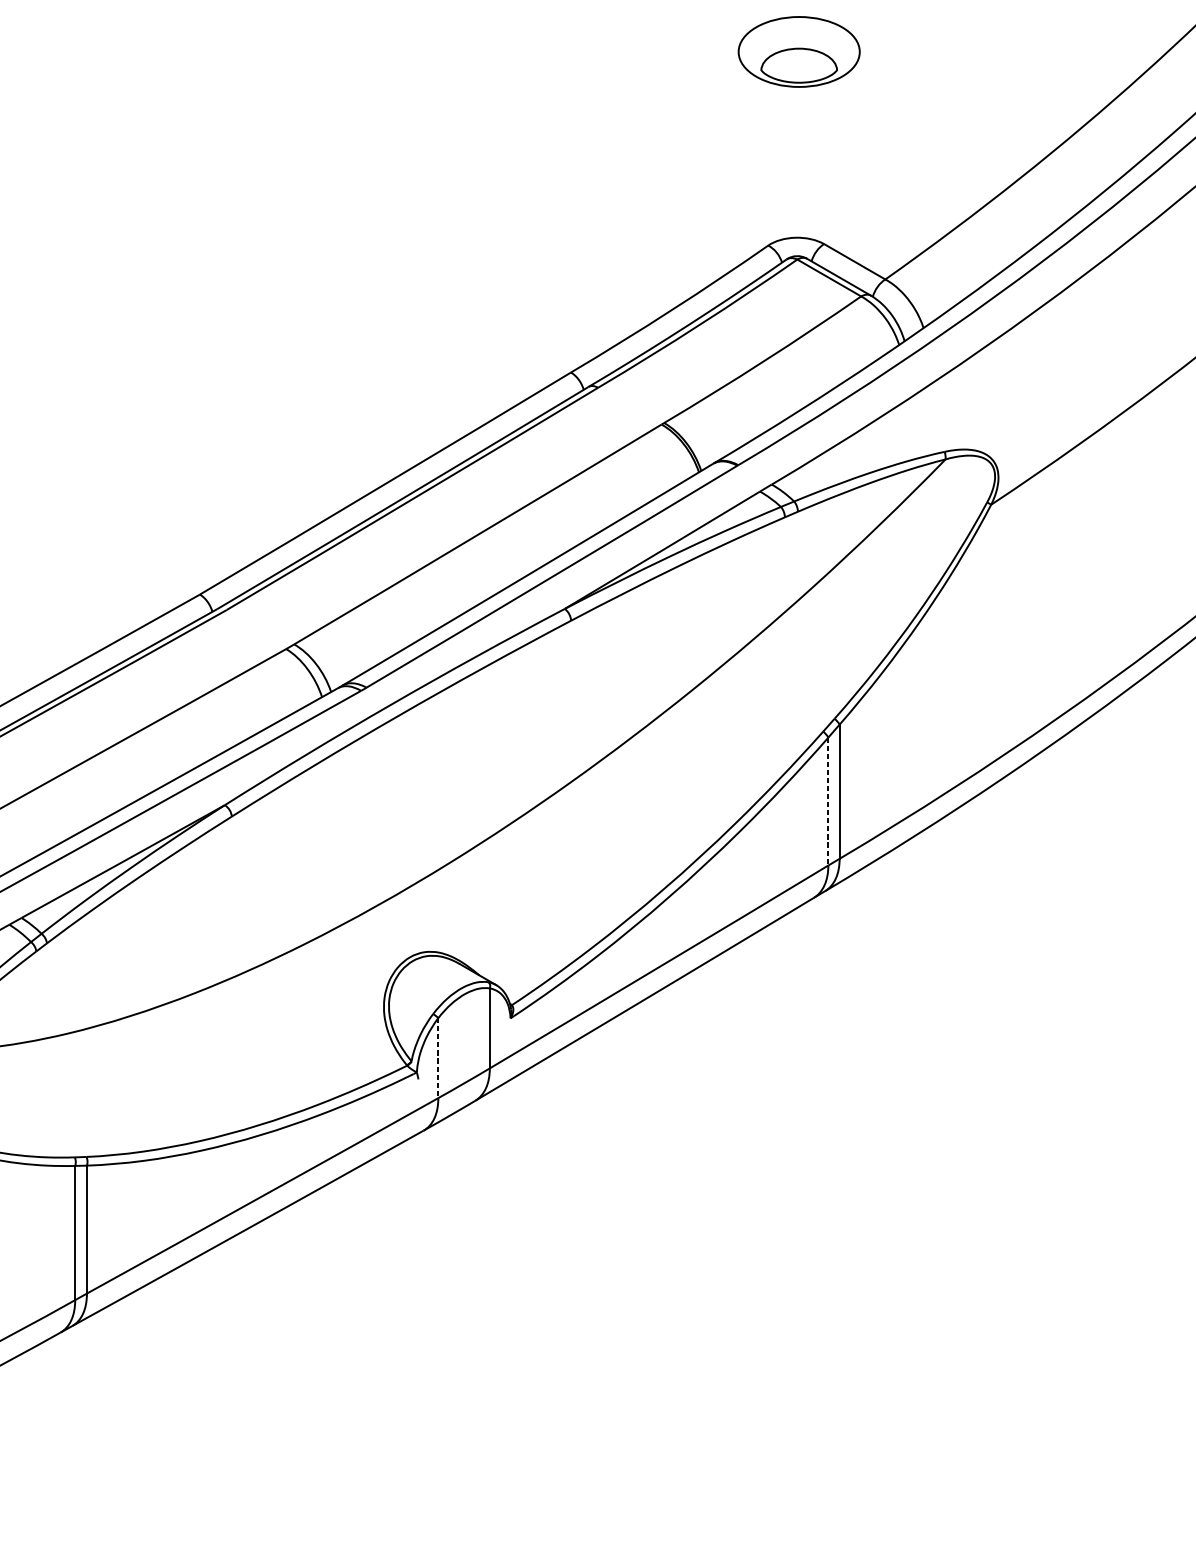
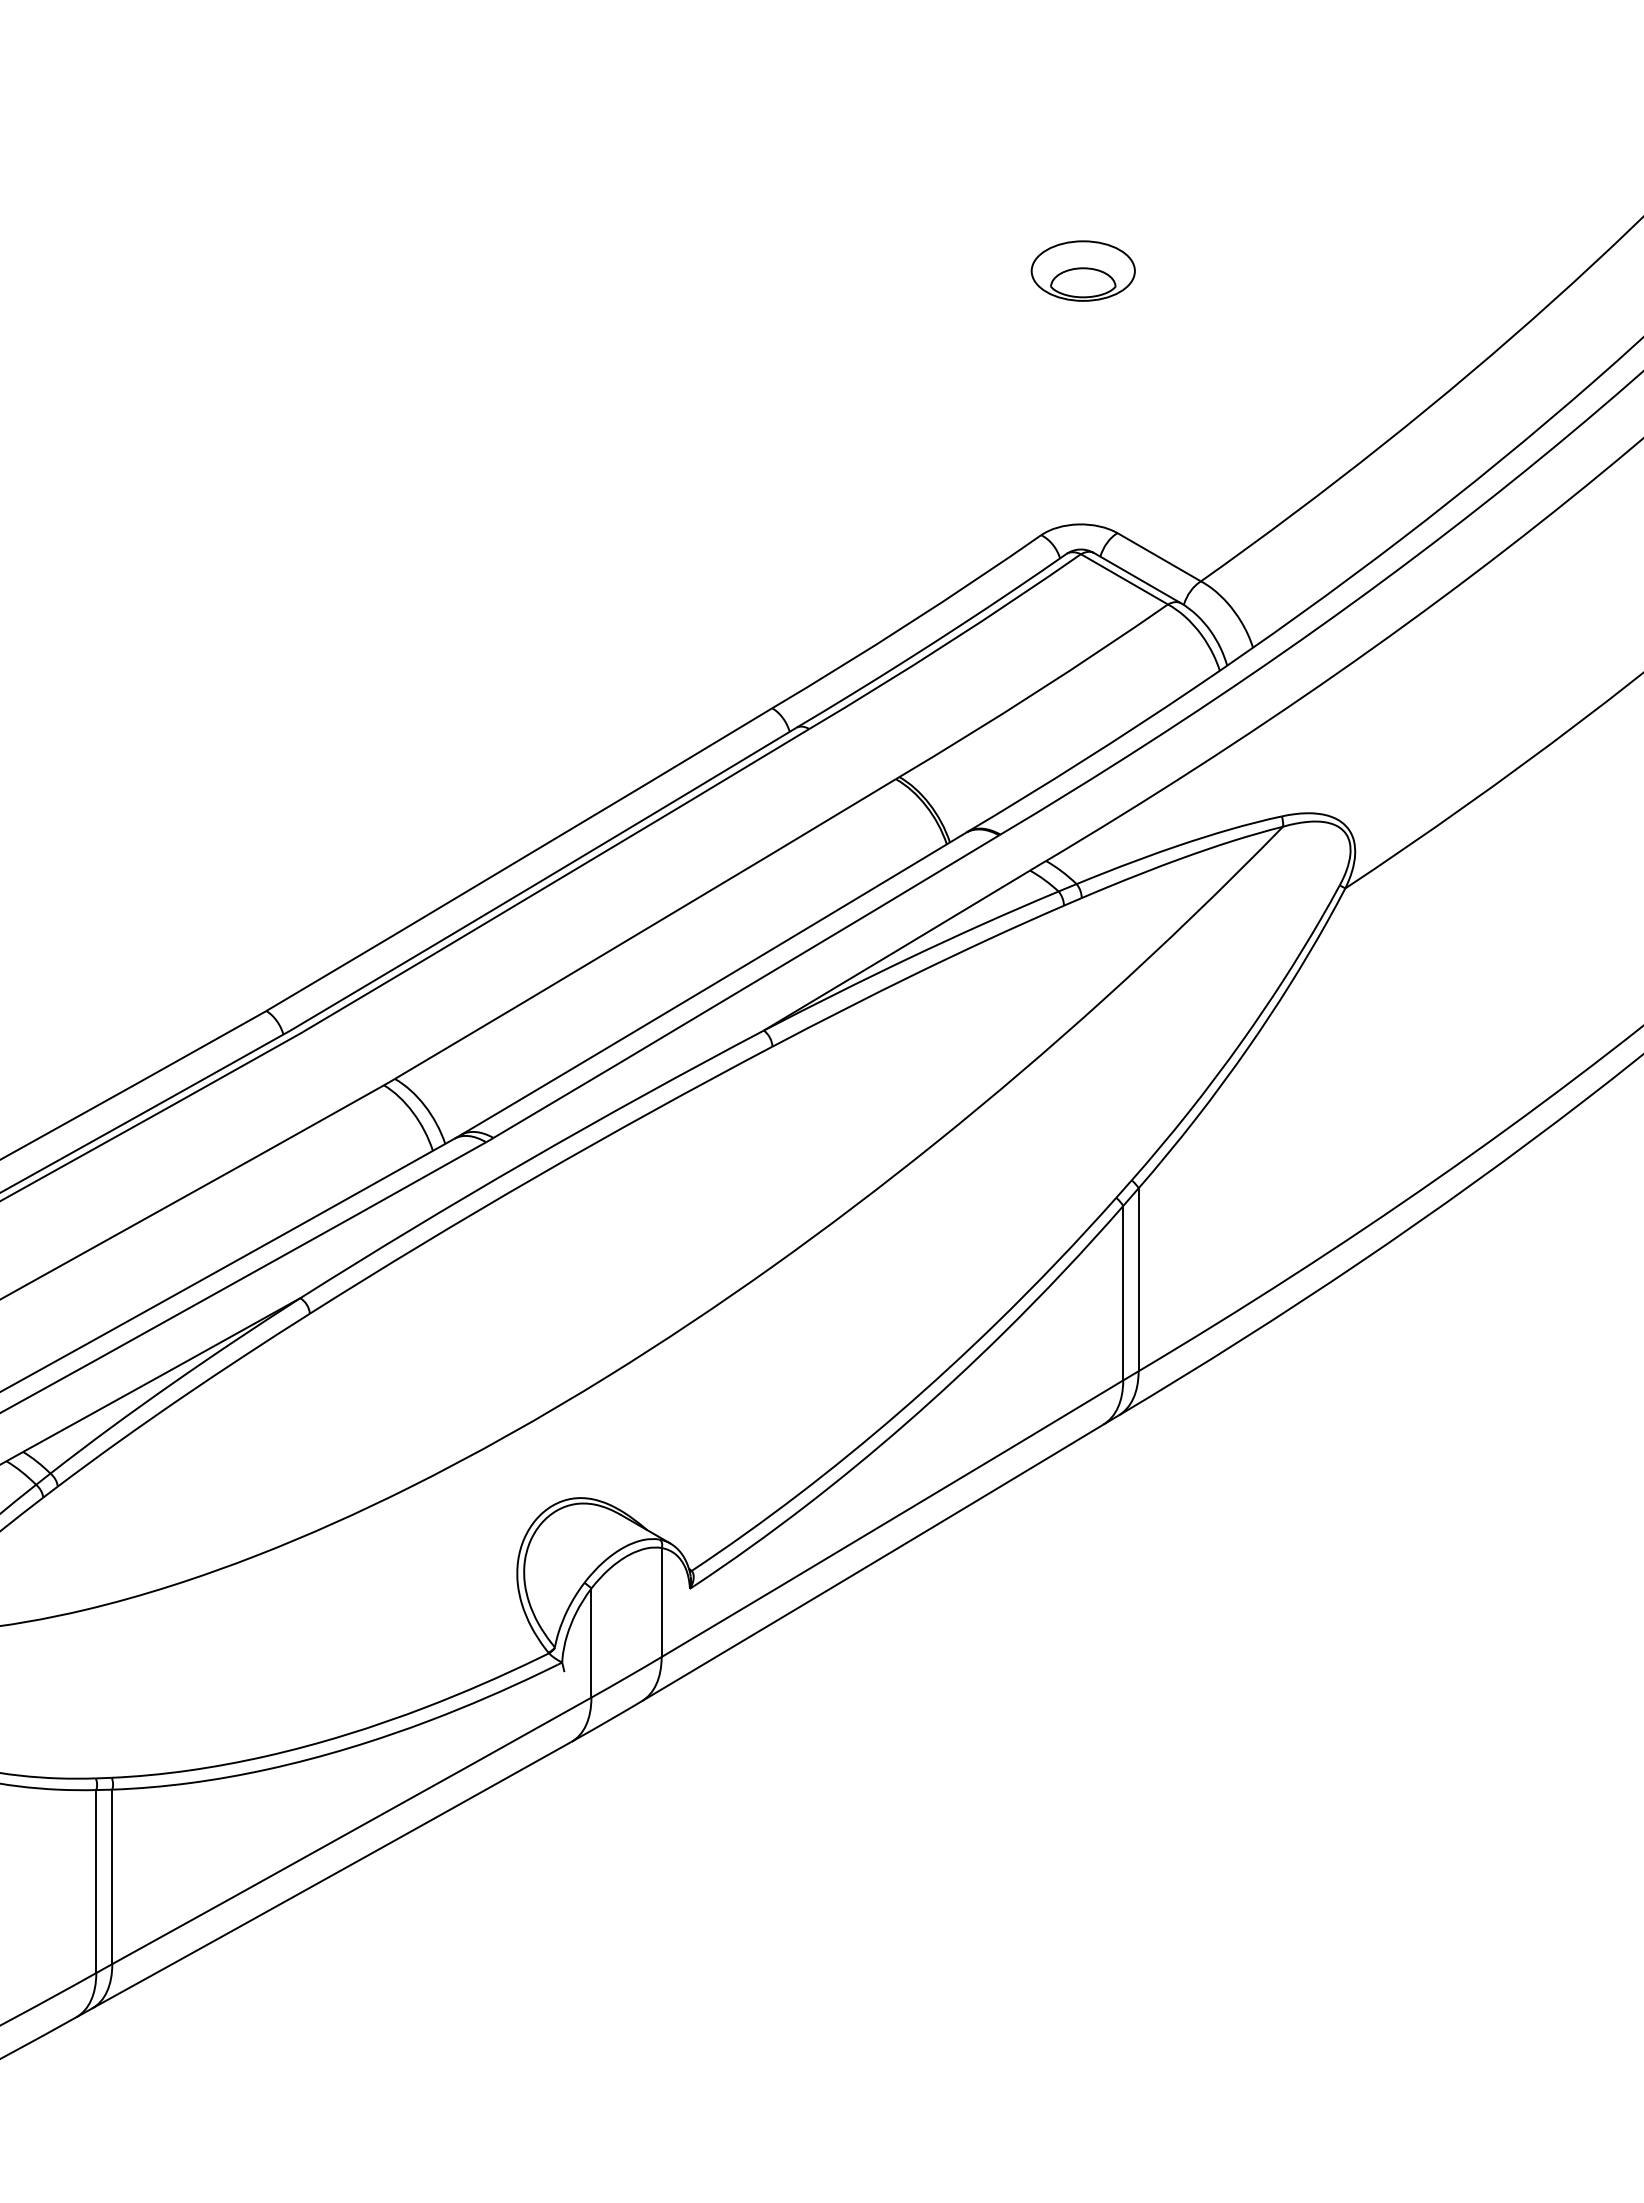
part: (798, 51) -> (1082, 270), size x0.62
line: (828, 801) -> (1123, 1293), dashed -> solid
line: (438, 1058) -> (591, 1643), dashed -> solid

